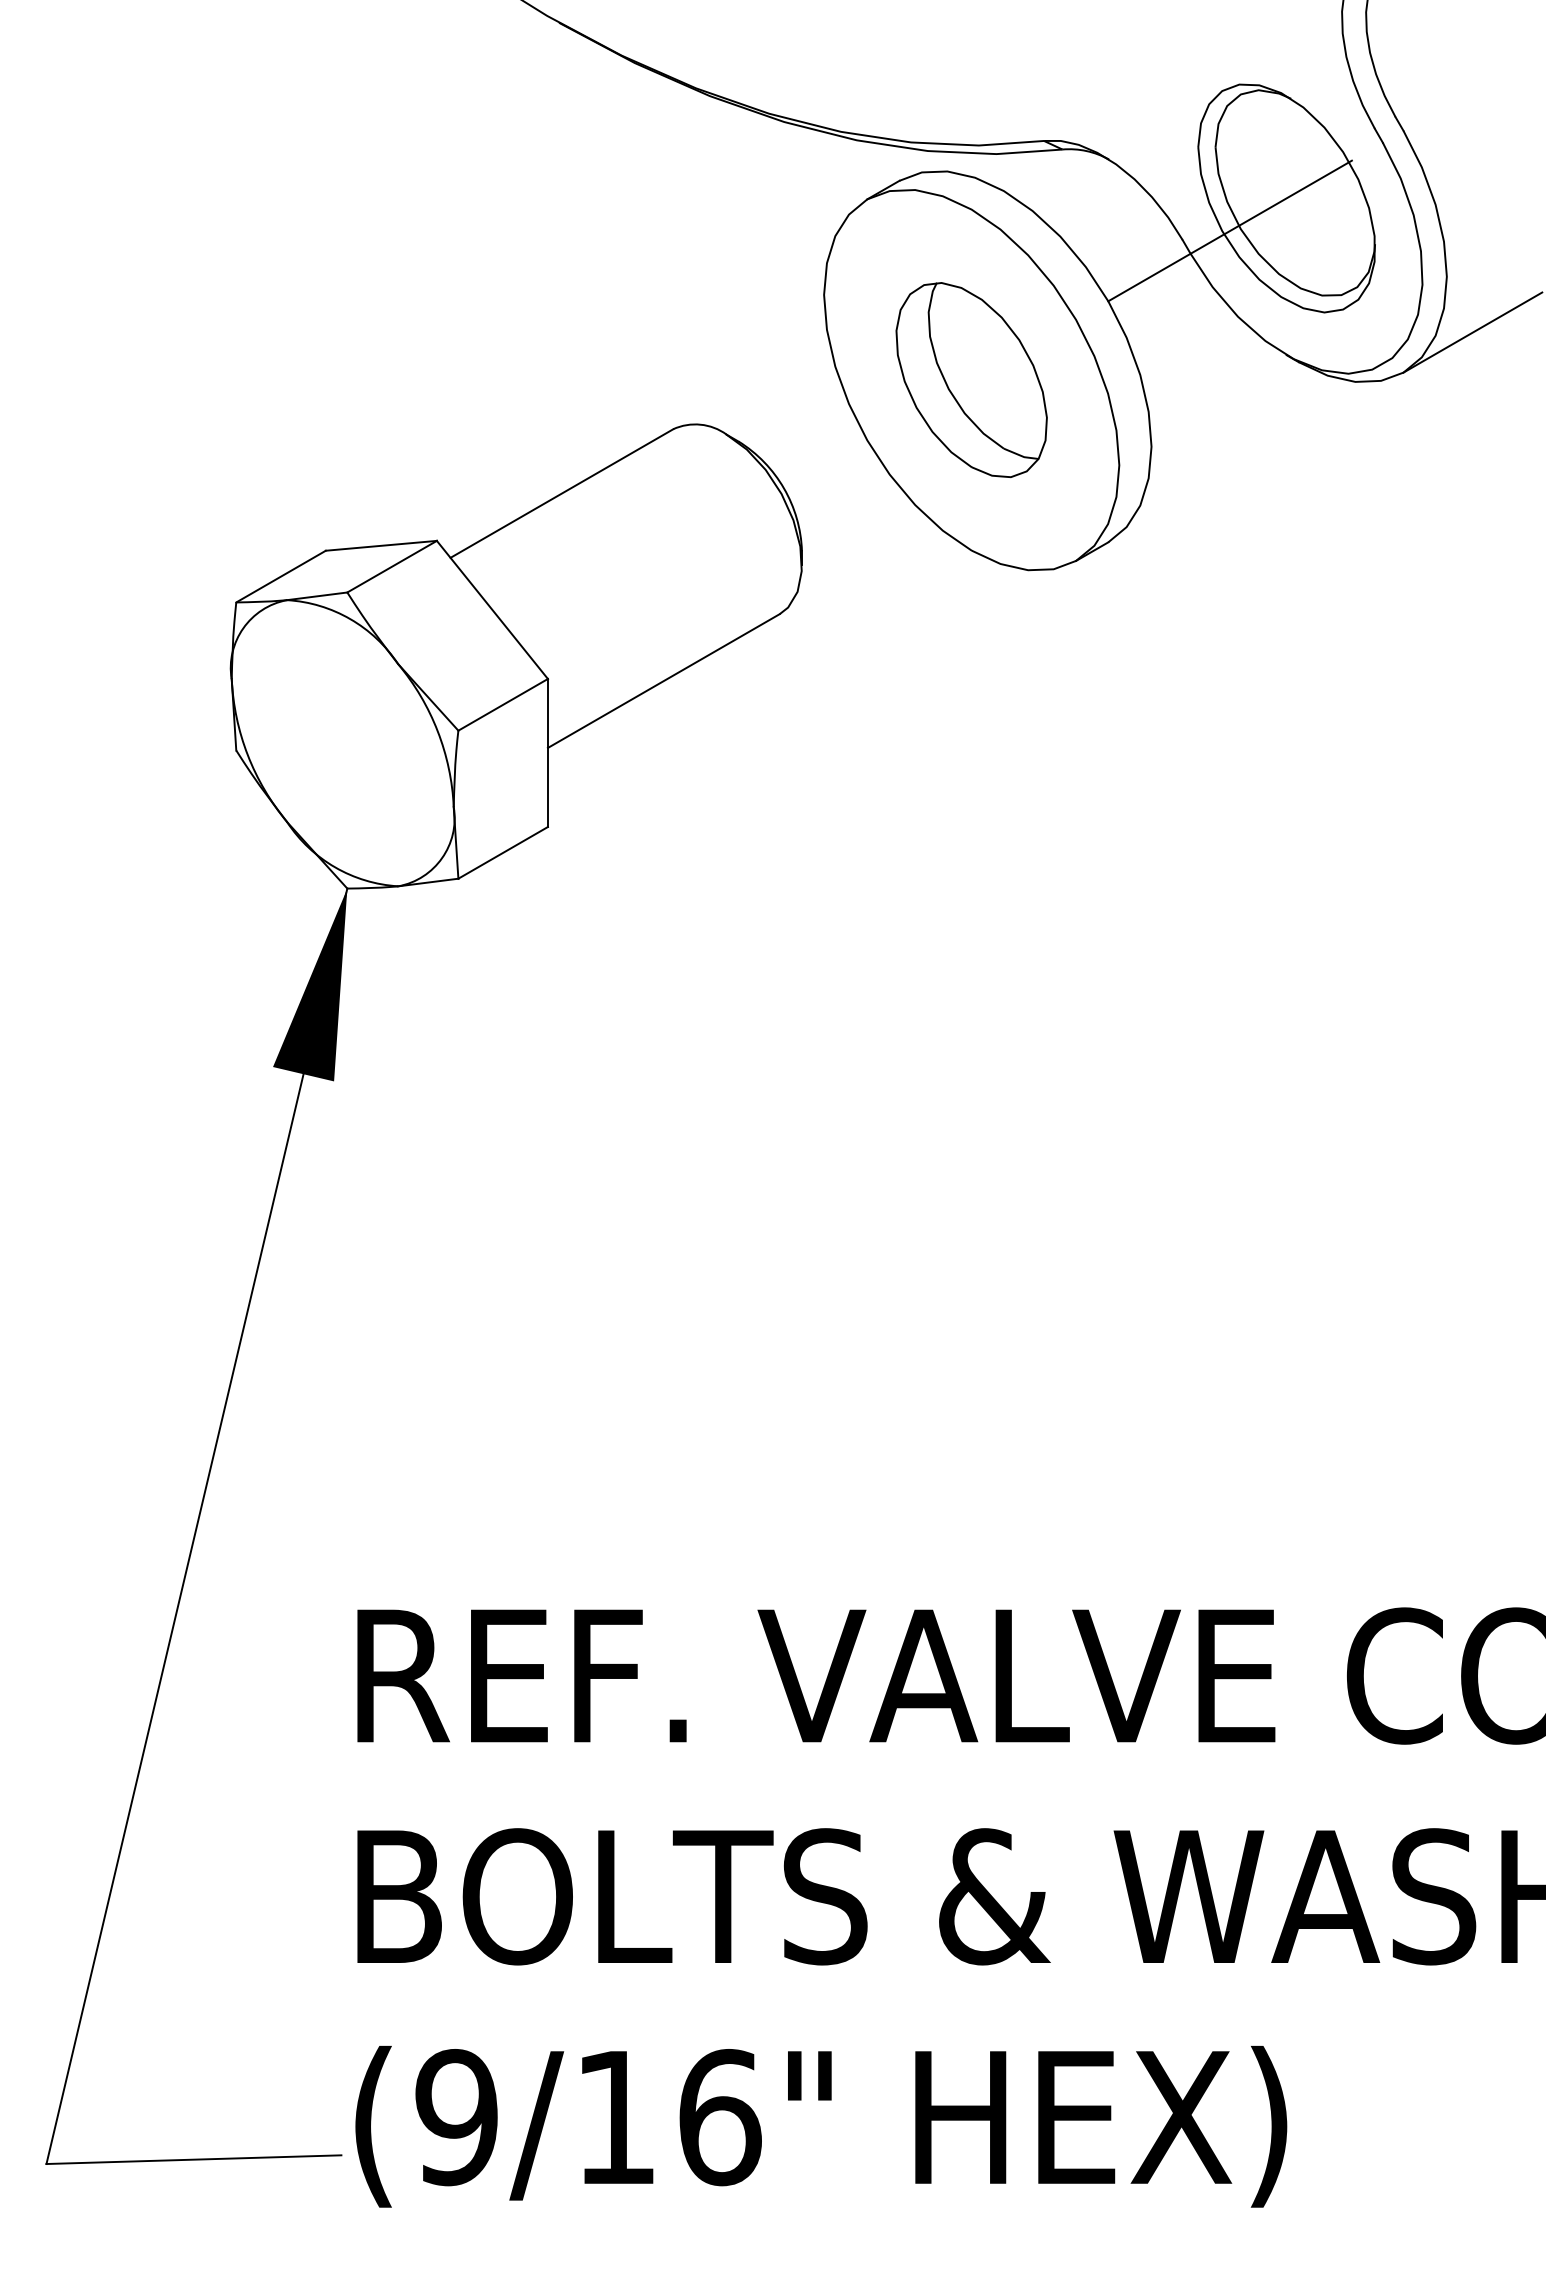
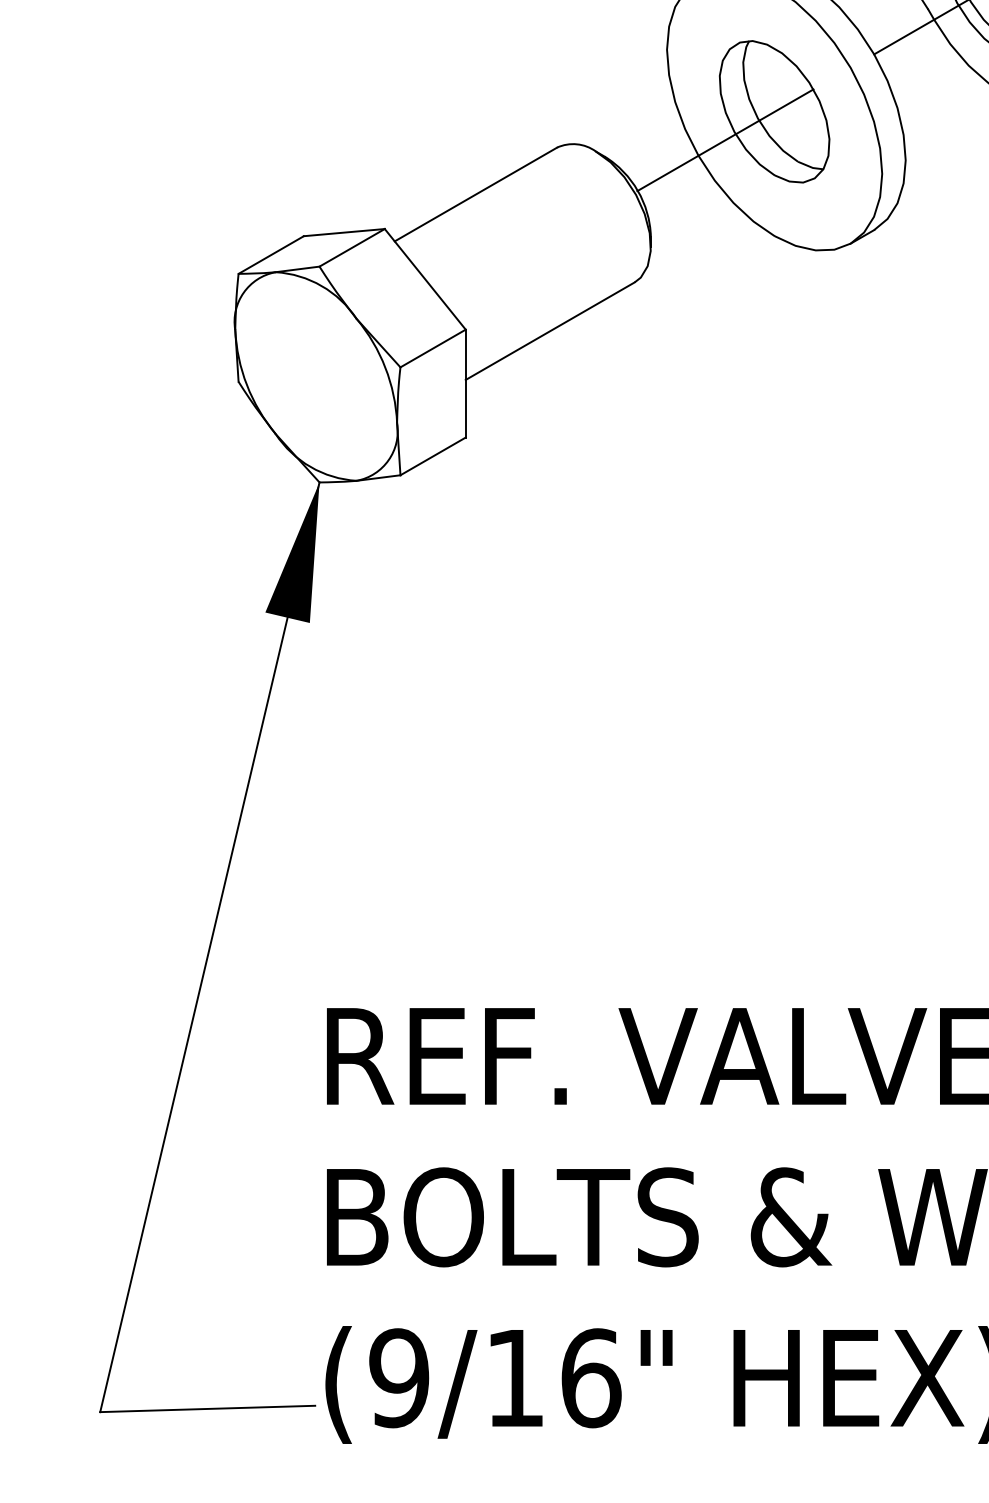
line: (904, 418) -> (725, 139), added

